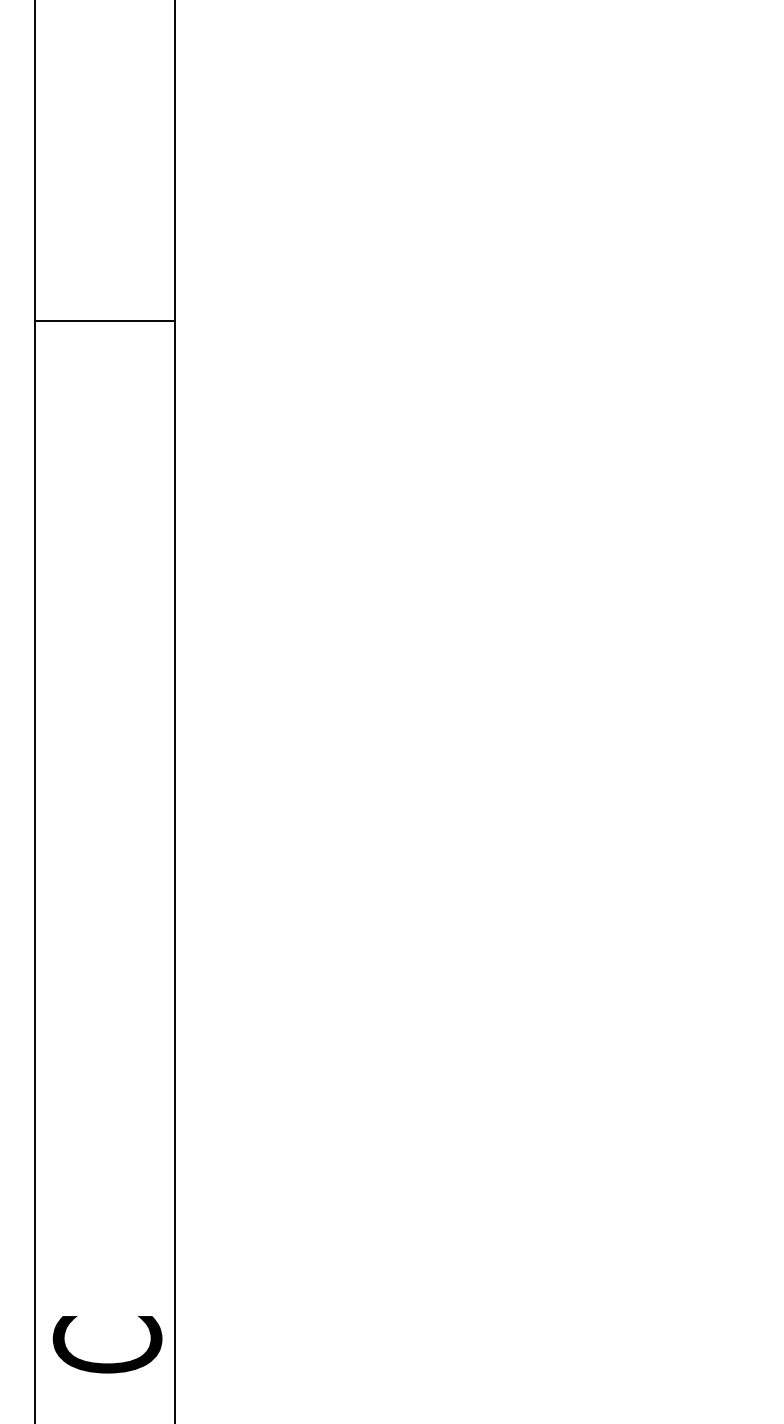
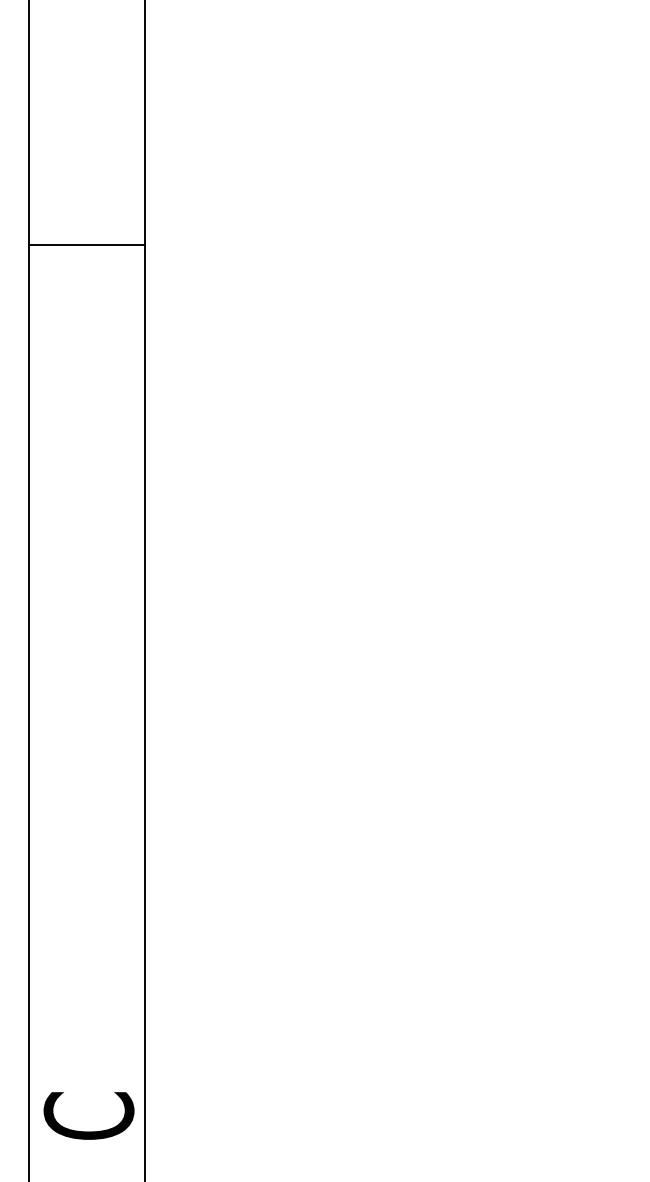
line: (104, 320) -> (86, 244), moved

